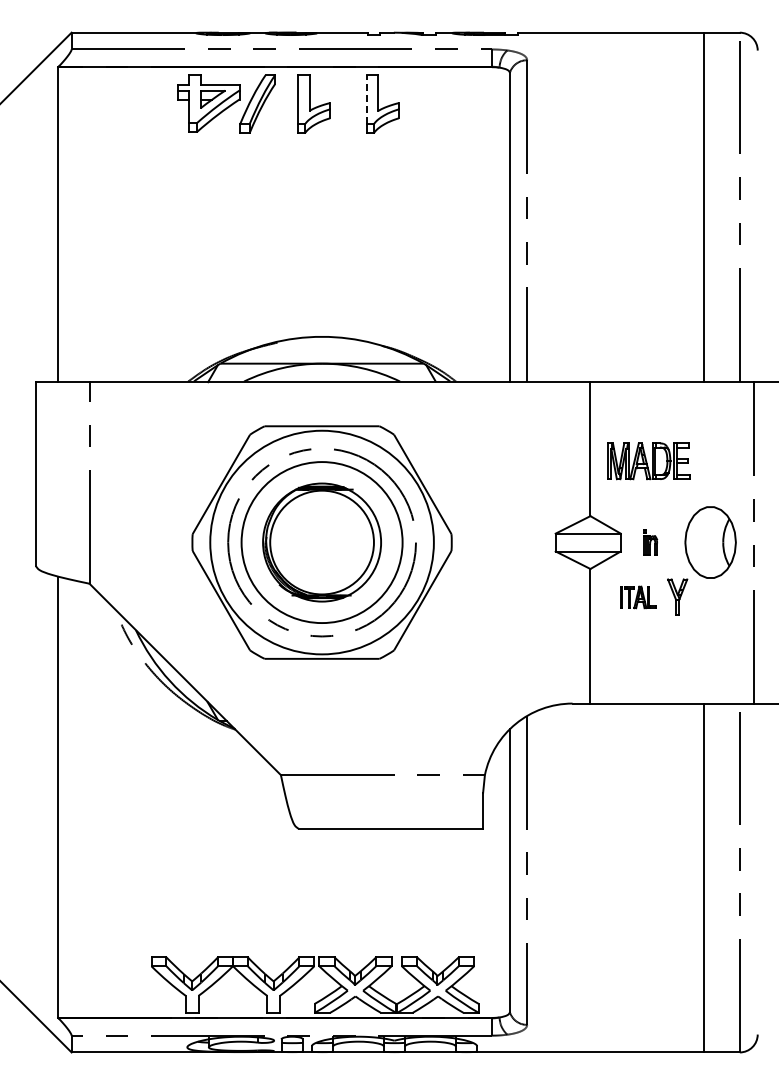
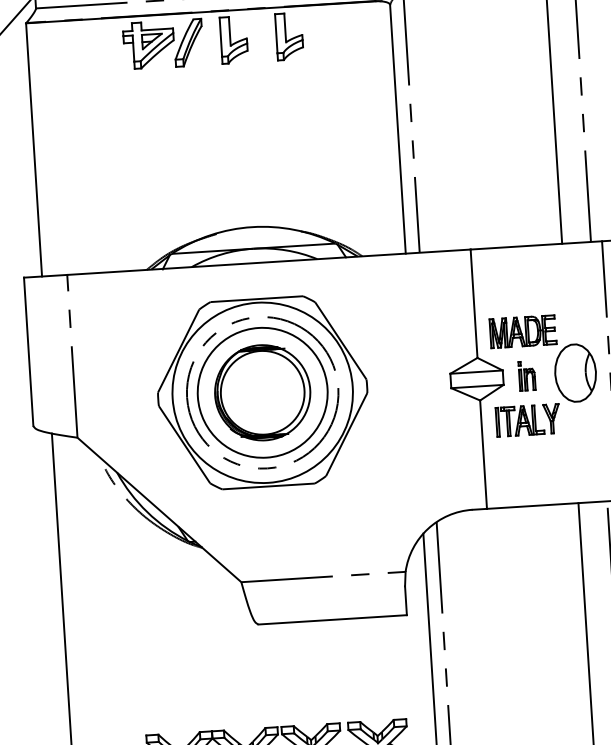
line: (366, 99) -> (276, 33), dashed -> solid
part: (648, 461) -> (522, 331), moved
part: (650, 541) -> (527, 375), size x1.43
part: (637, 597) -> (519, 421), size x1.67

